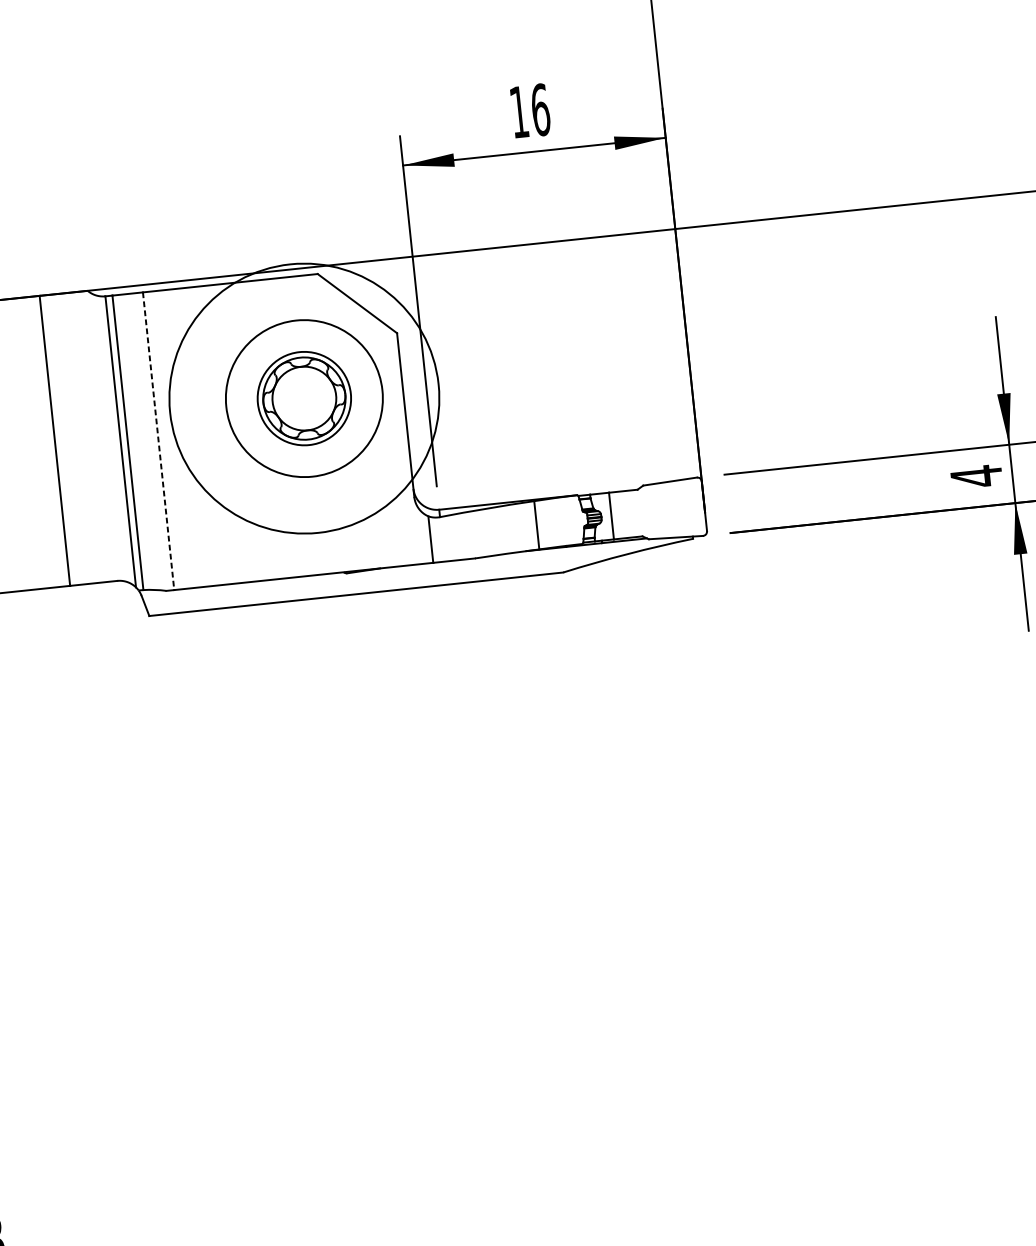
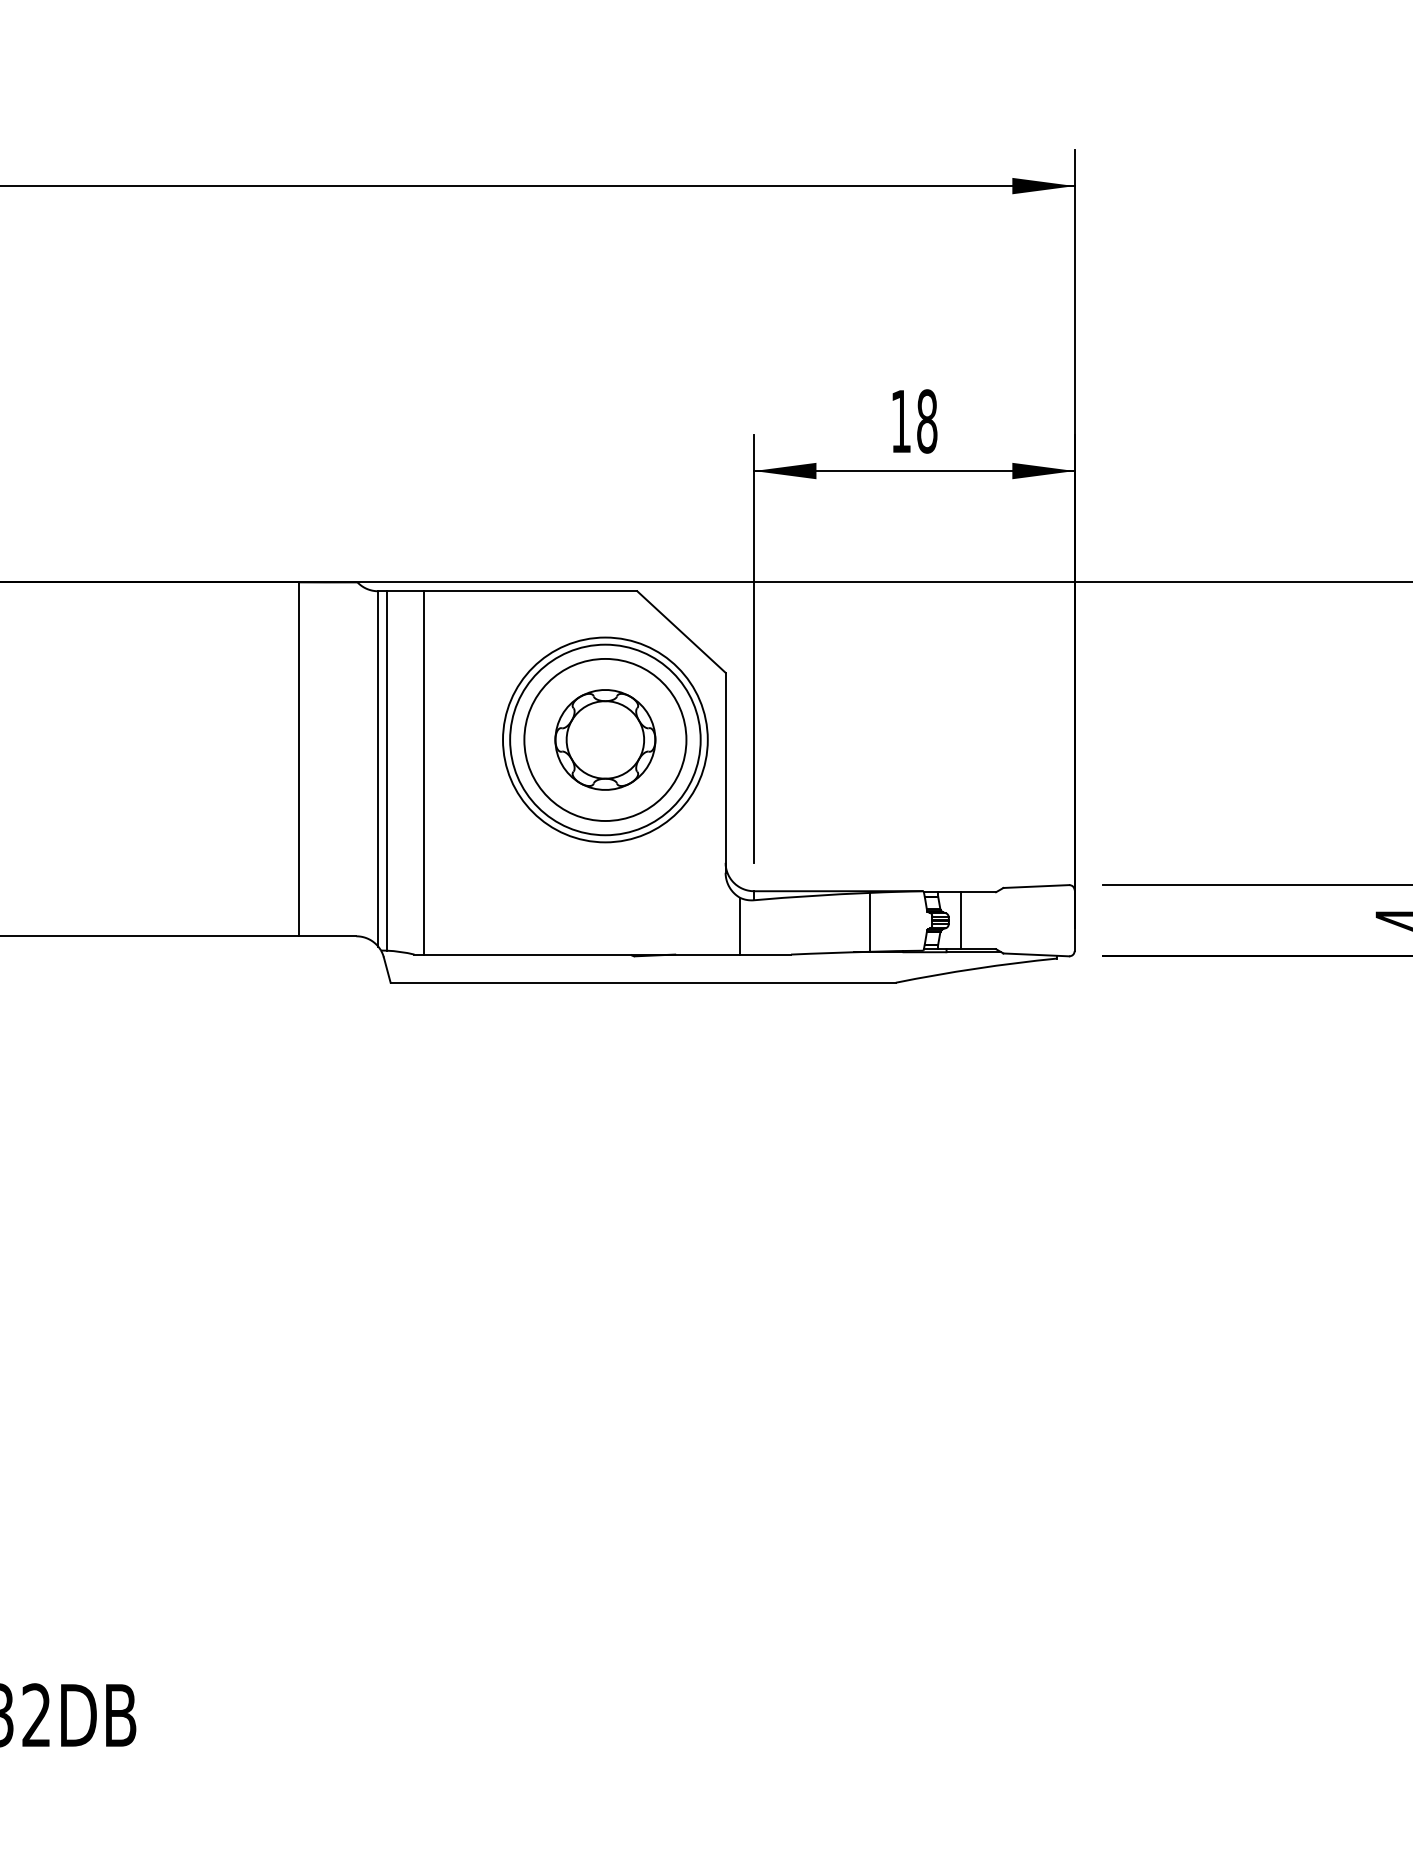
text: (540, 109) -> (927, 421), 16 -> 18
circle: (304, 398) -> (605, 739), size x0.62
circle: (304, 398) -> (605, 739), size x1.43
line: (158, 440) -> (424, 772), dashed -> solid

